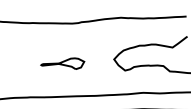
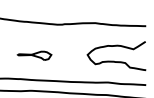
part: (62, 64) -> (34, 55), moved

